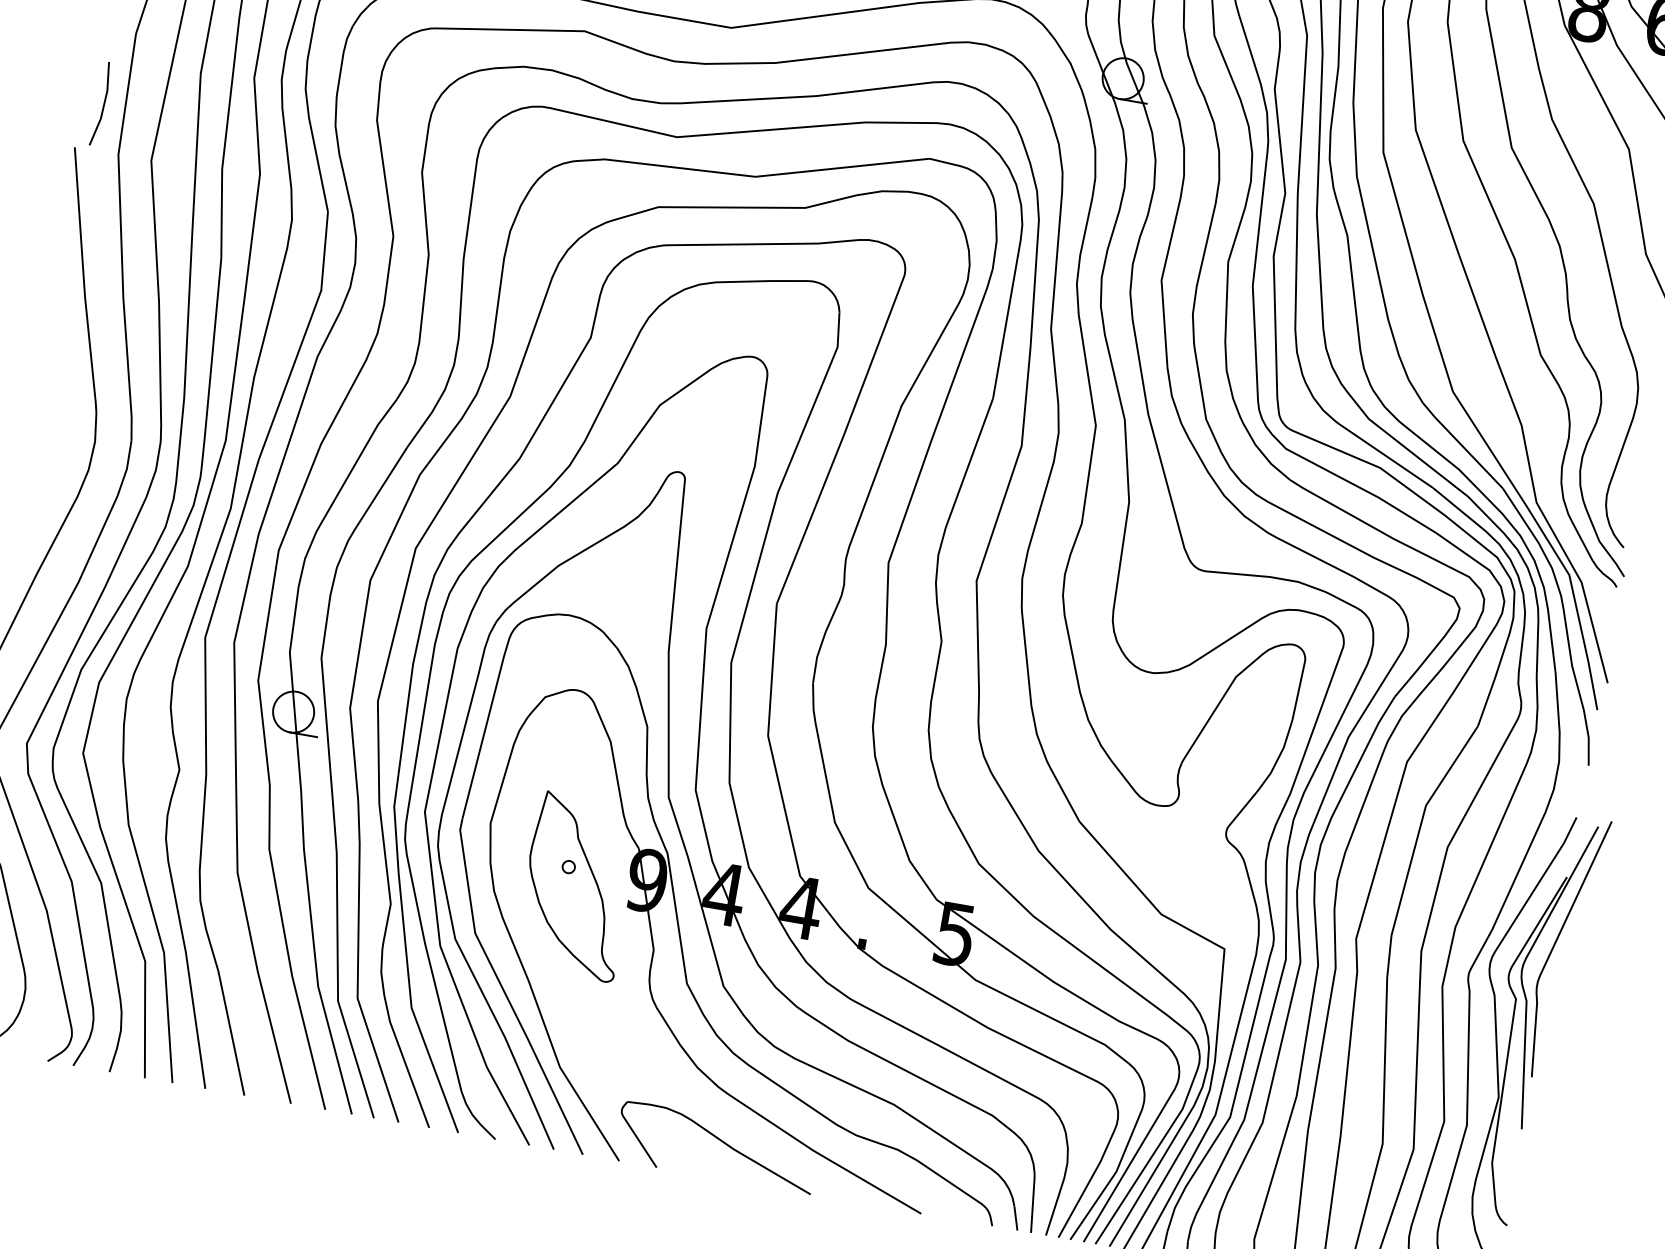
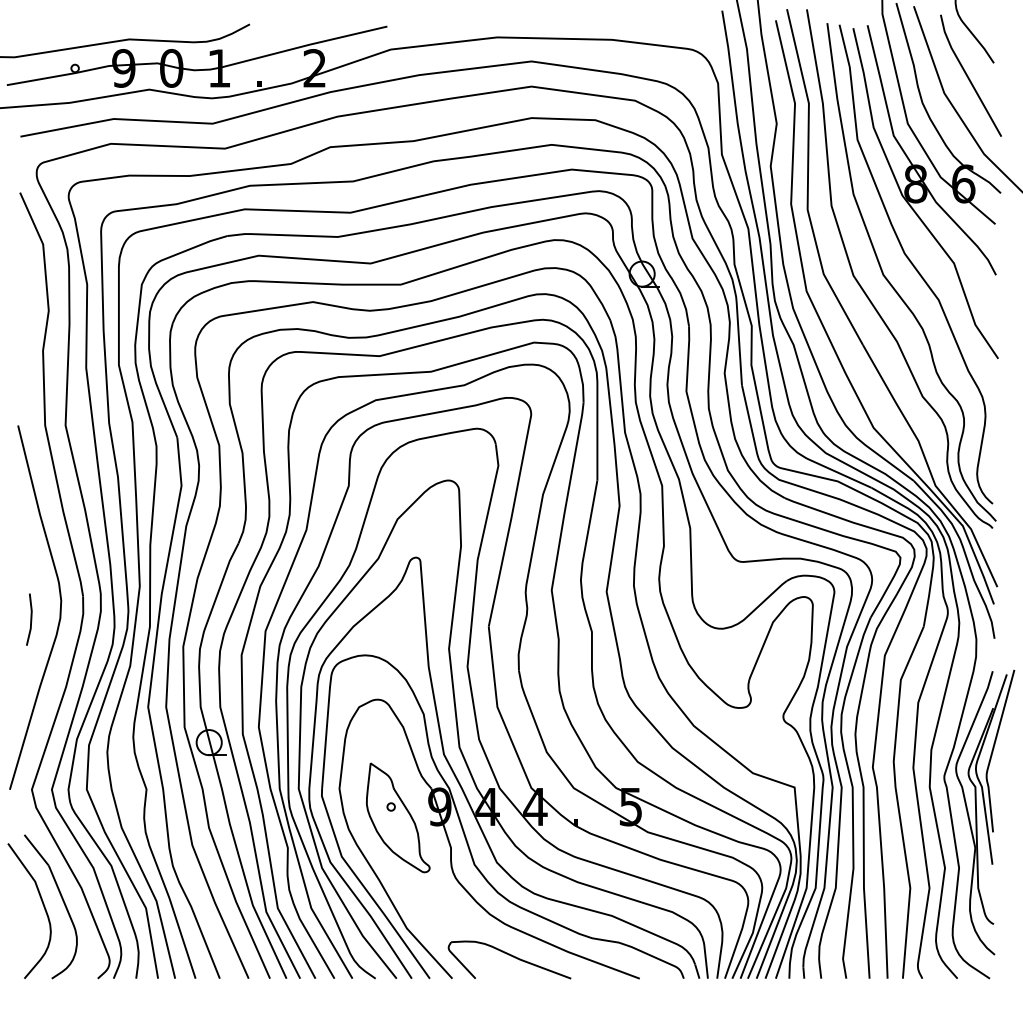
line: (102, 104) -> (30, 619), moved

